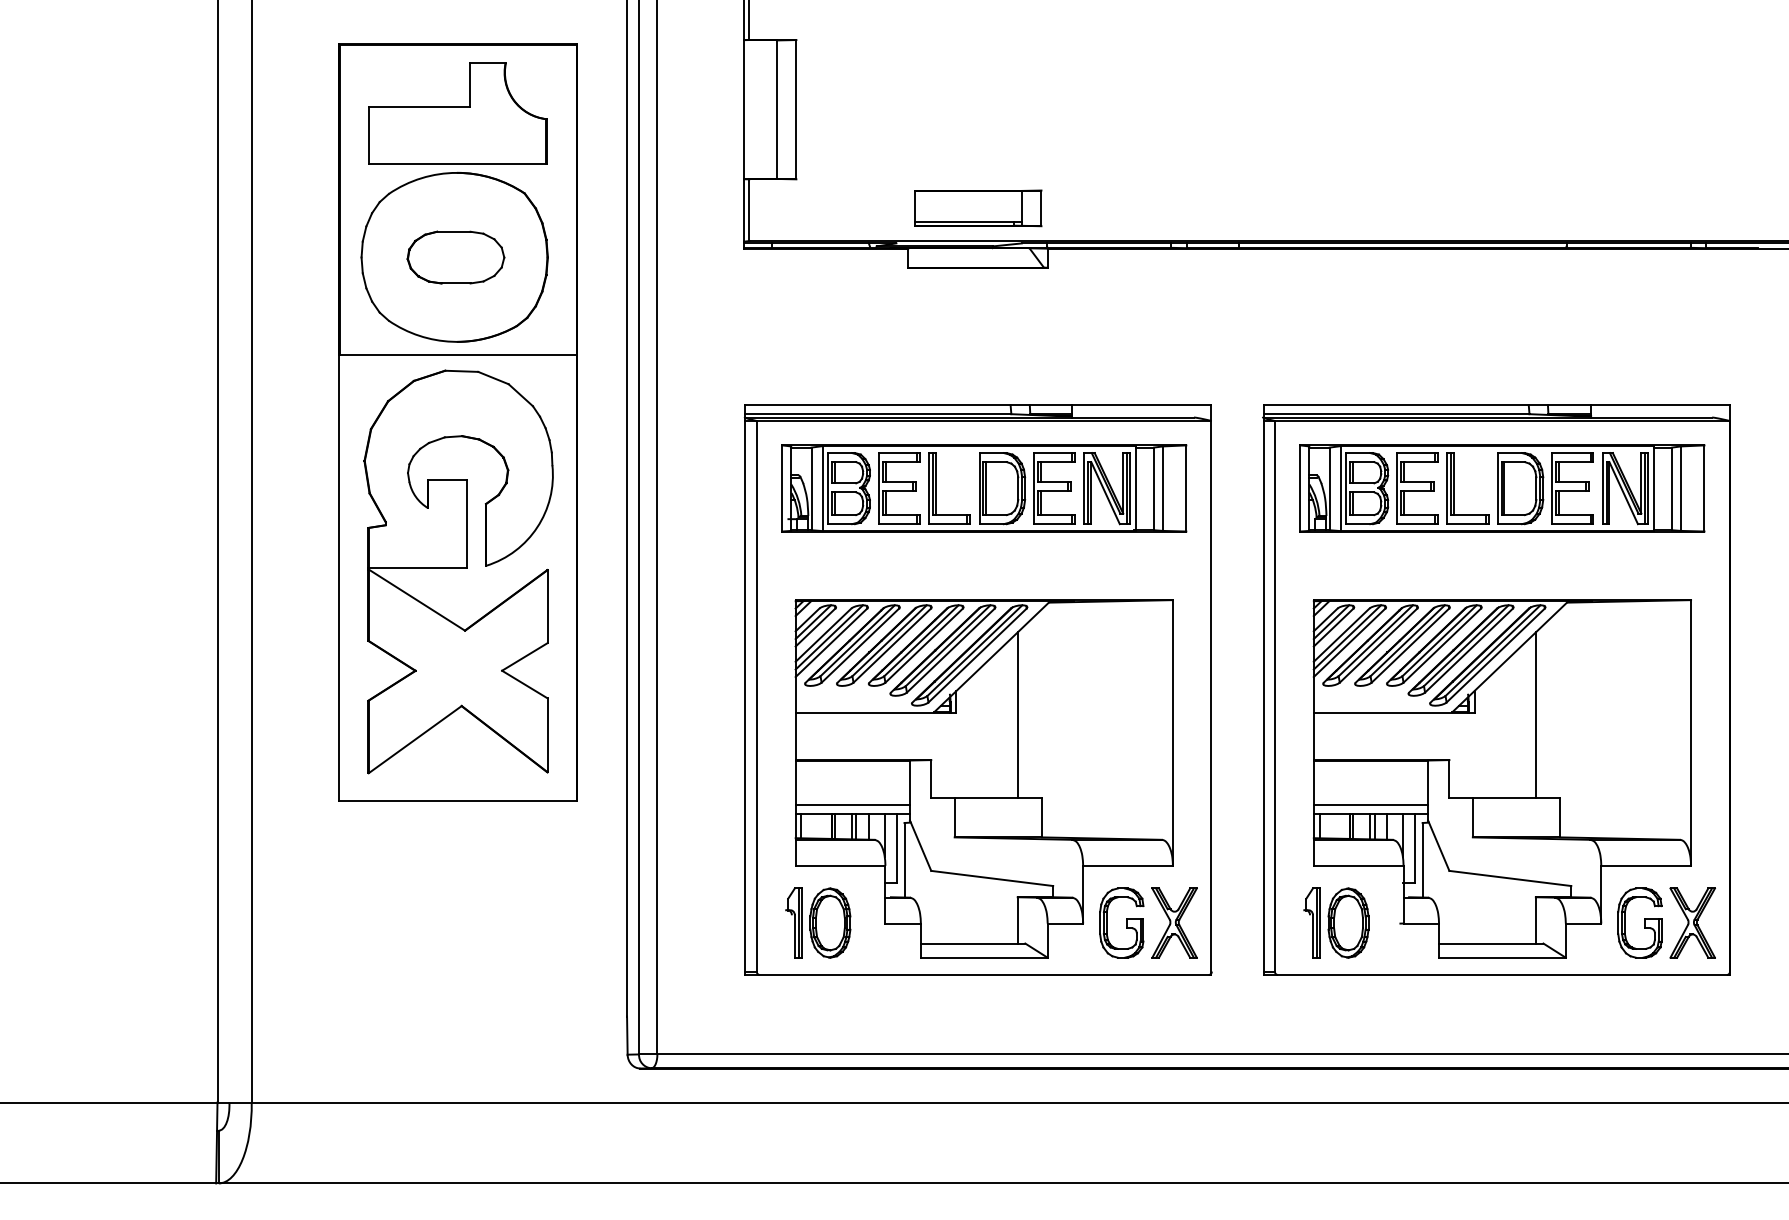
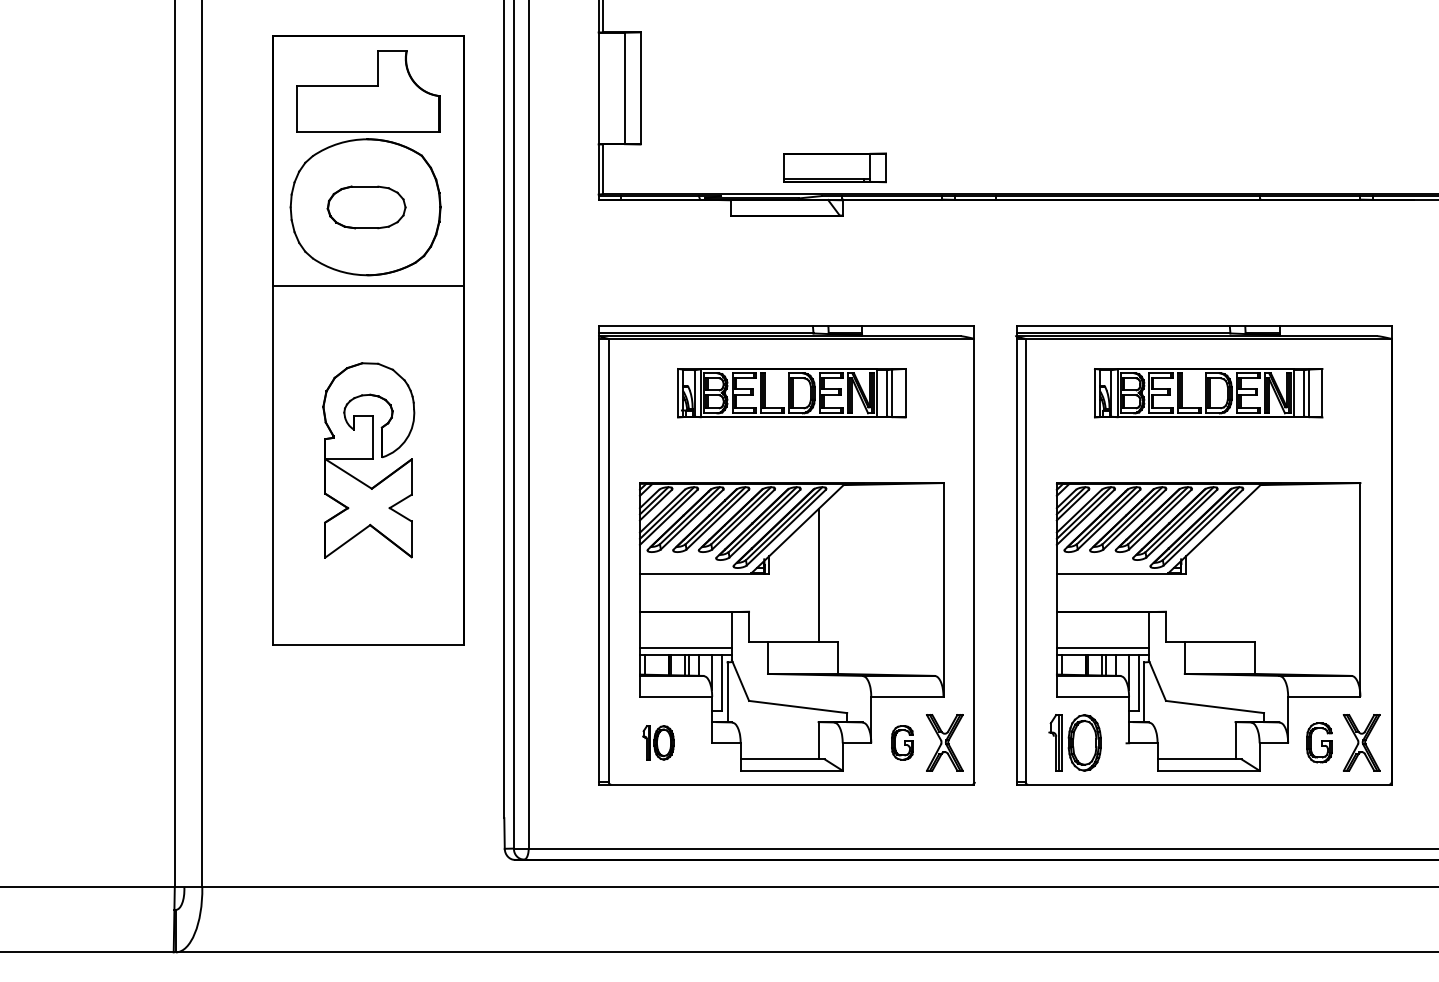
part: (978, 208) -> (835, 167), moved
part: (984, 488) -> (791, 393), size x0.7
part: (1502, 488) -> (1208, 393), size x0.7
part: (458, 571) -> (368, 460), size x0.6
line: (1536, 714) -> (1236, 575), removed
part: (818, 922) -> (658, 742), size x0.6
part: (1121, 922) -> (902, 742), size x0.6
part: (1639, 922) -> (1318, 742), size x0.7

